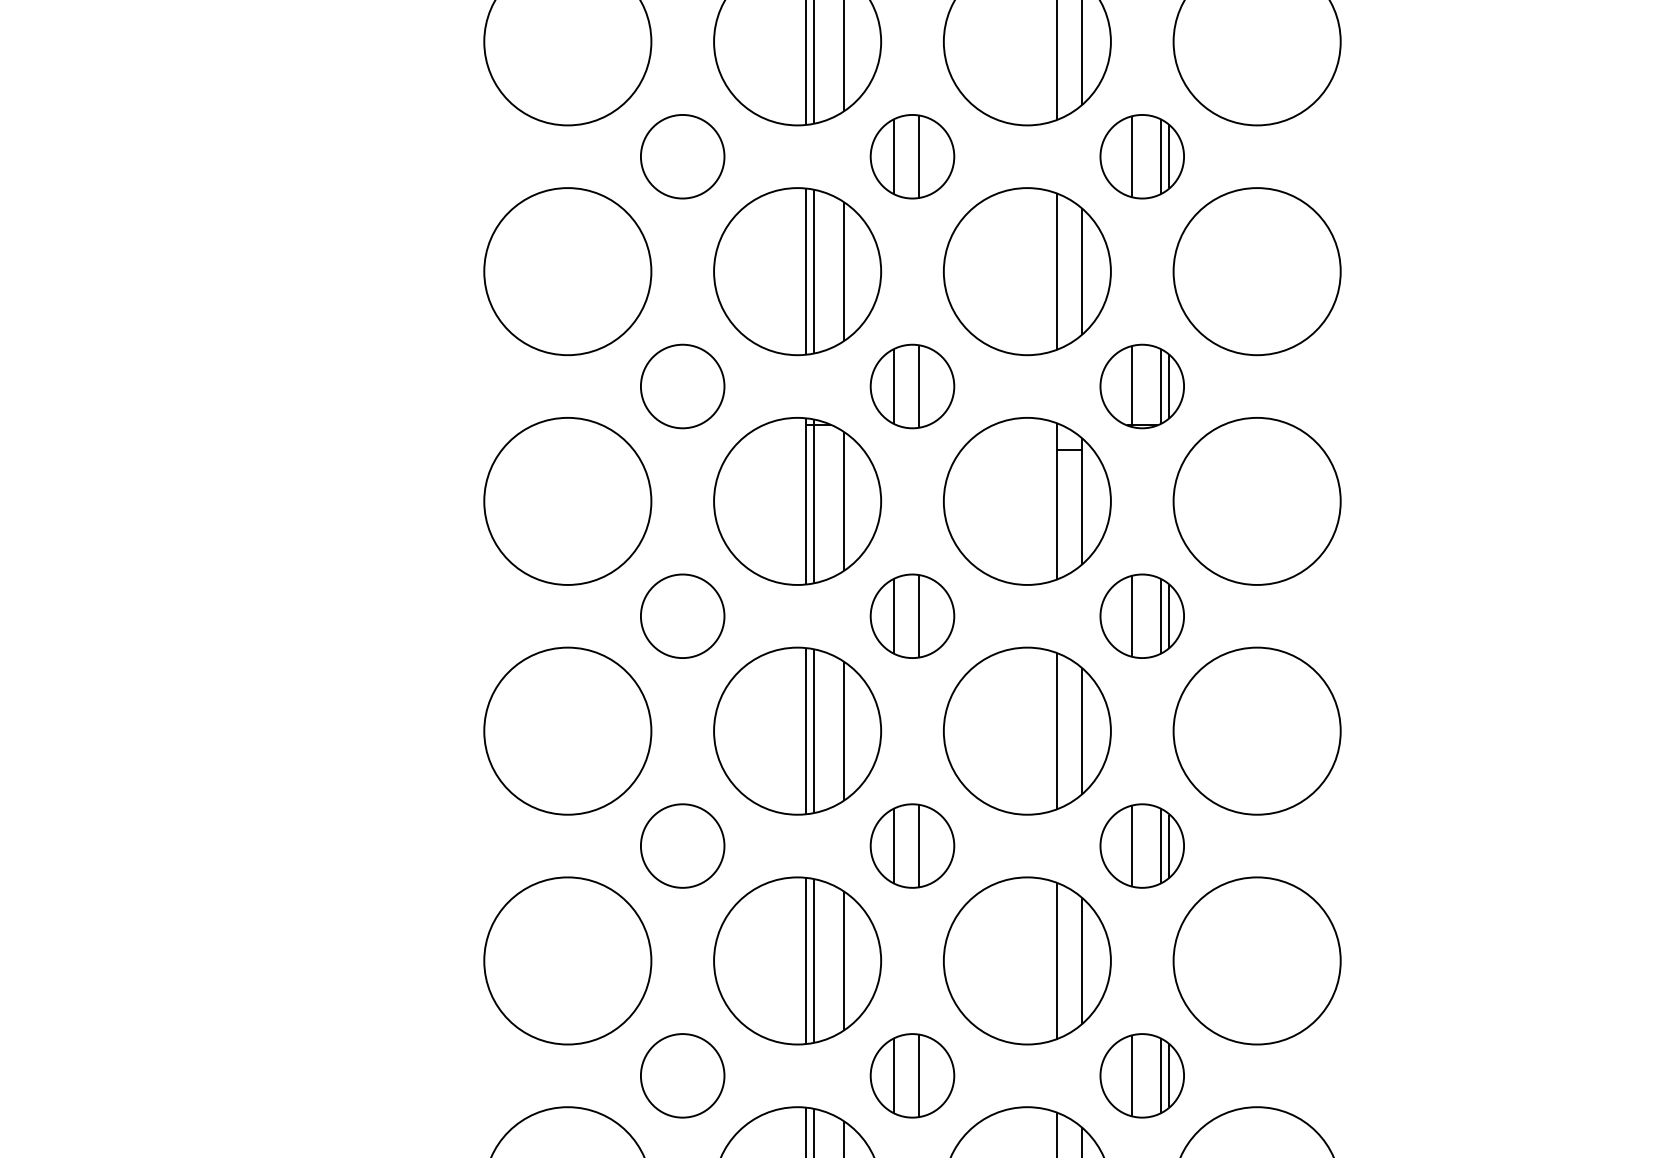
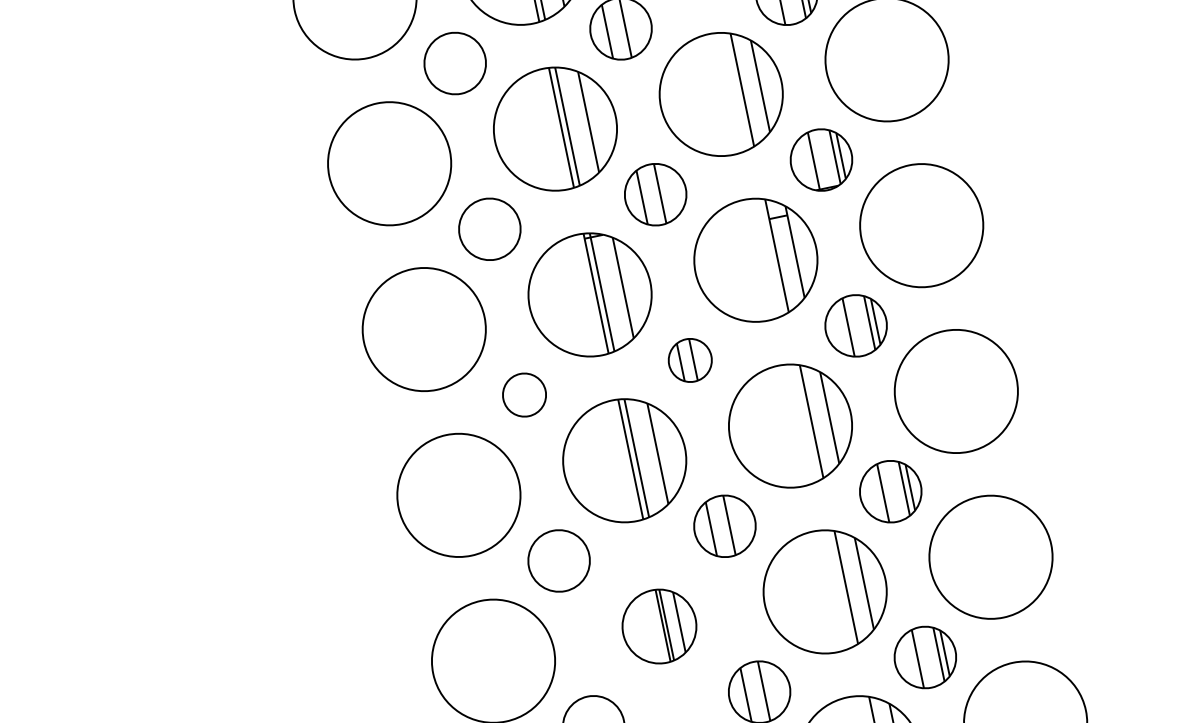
part: (682, 615) -> (524, 394), size x0.7
part: (912, 615) -> (690, 359), size x0.7
part: (797, 960) -> (659, 626), size x0.6

